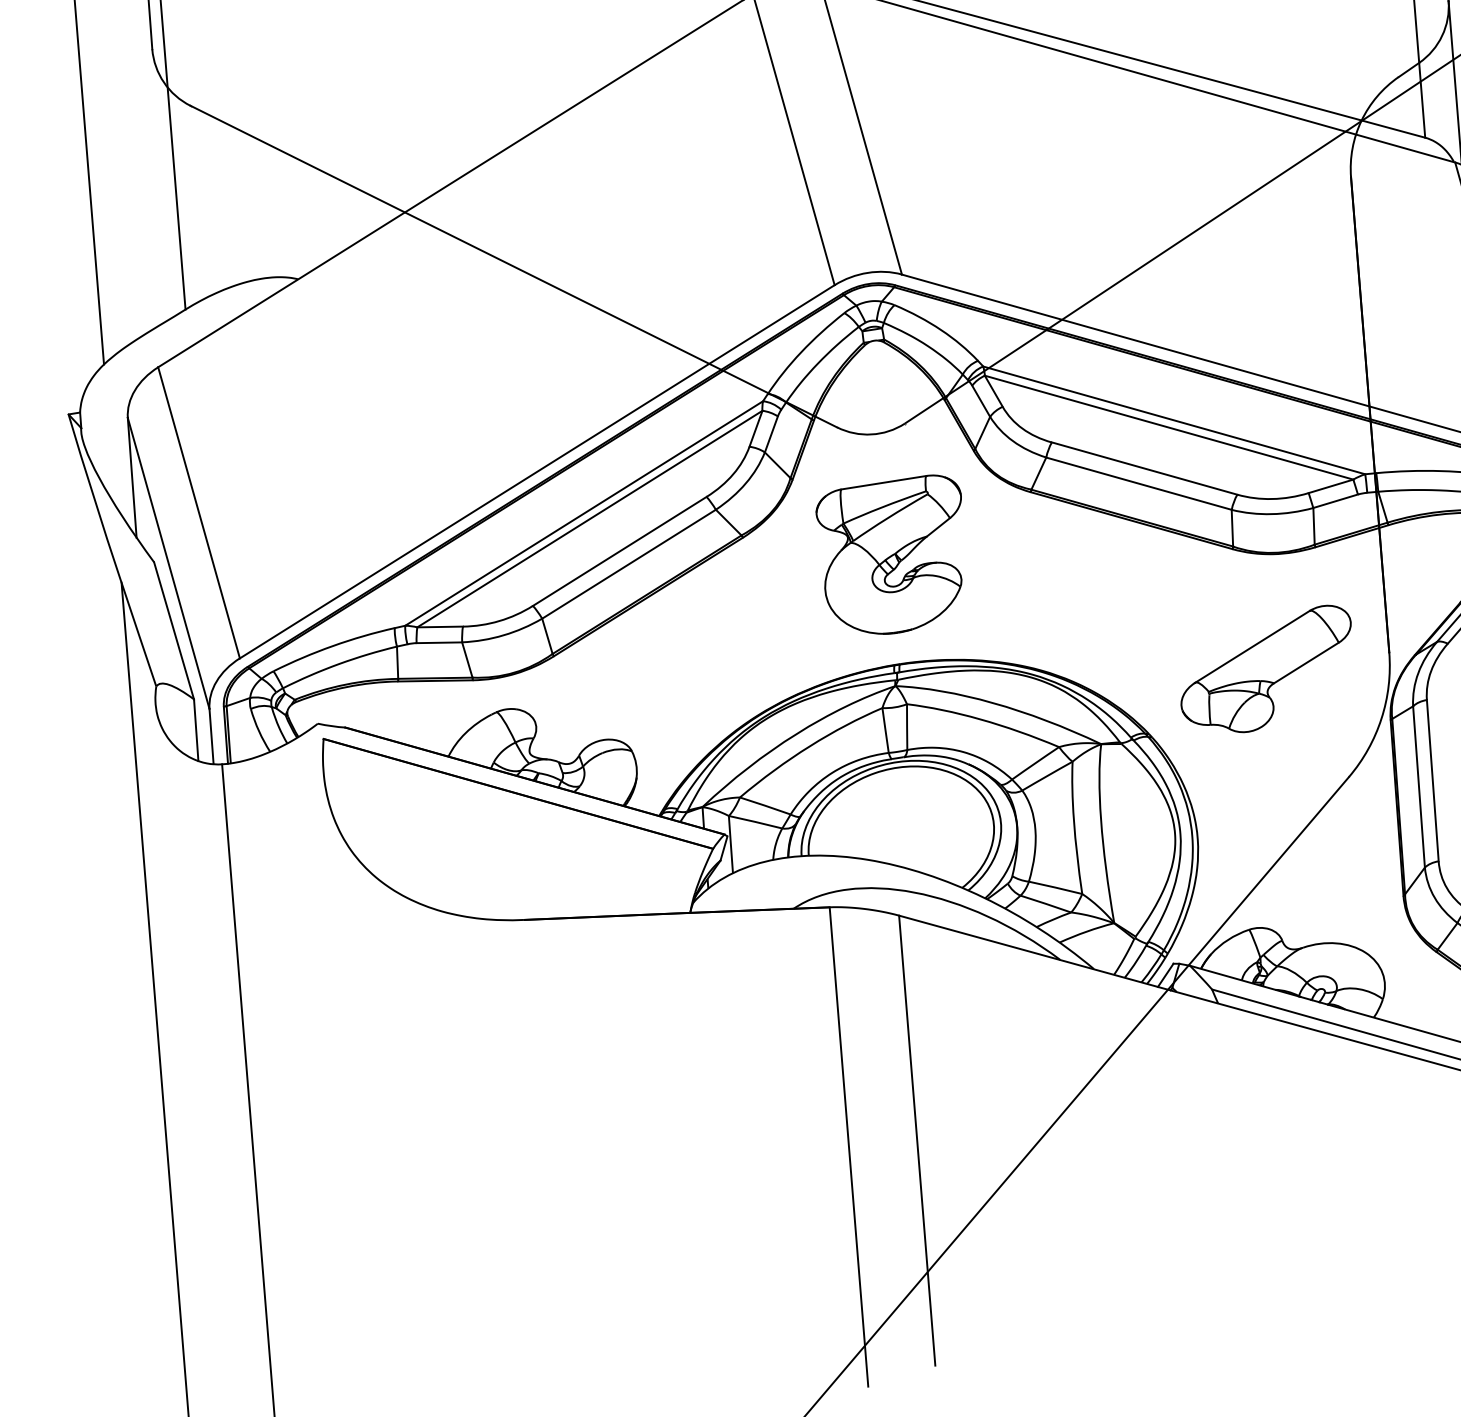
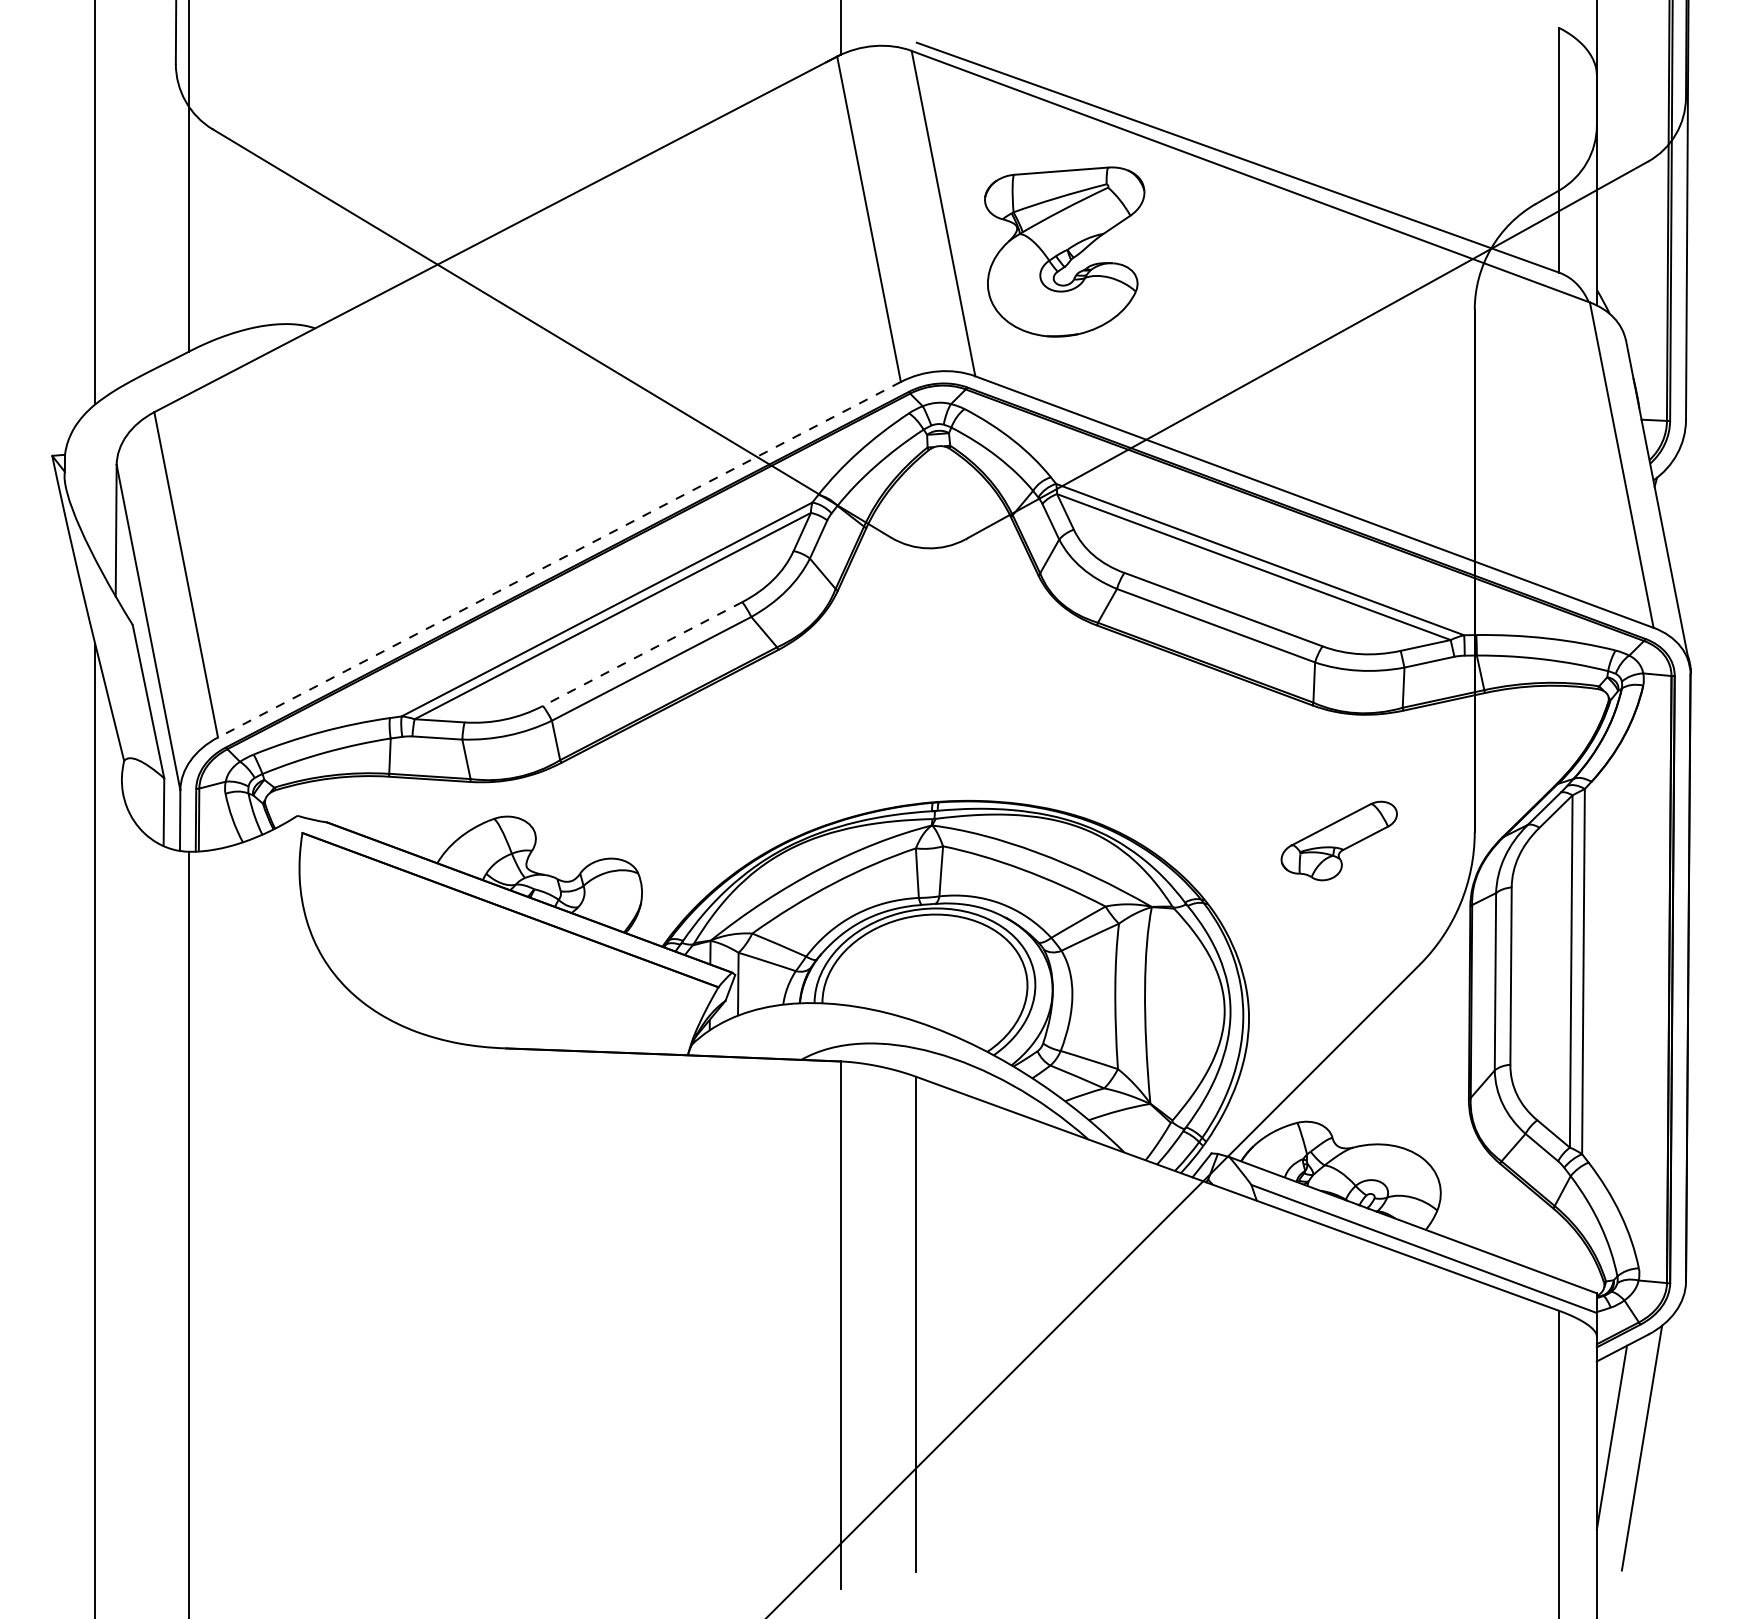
line: (537, 471) -> (559, 559), solid -> dashed
line: (619, 551) -> (642, 654), solid -> dashed
part: (892, 555) -> (1064, 251), moved
part: (1266, 669) -> (1339, 840), size x0.6

